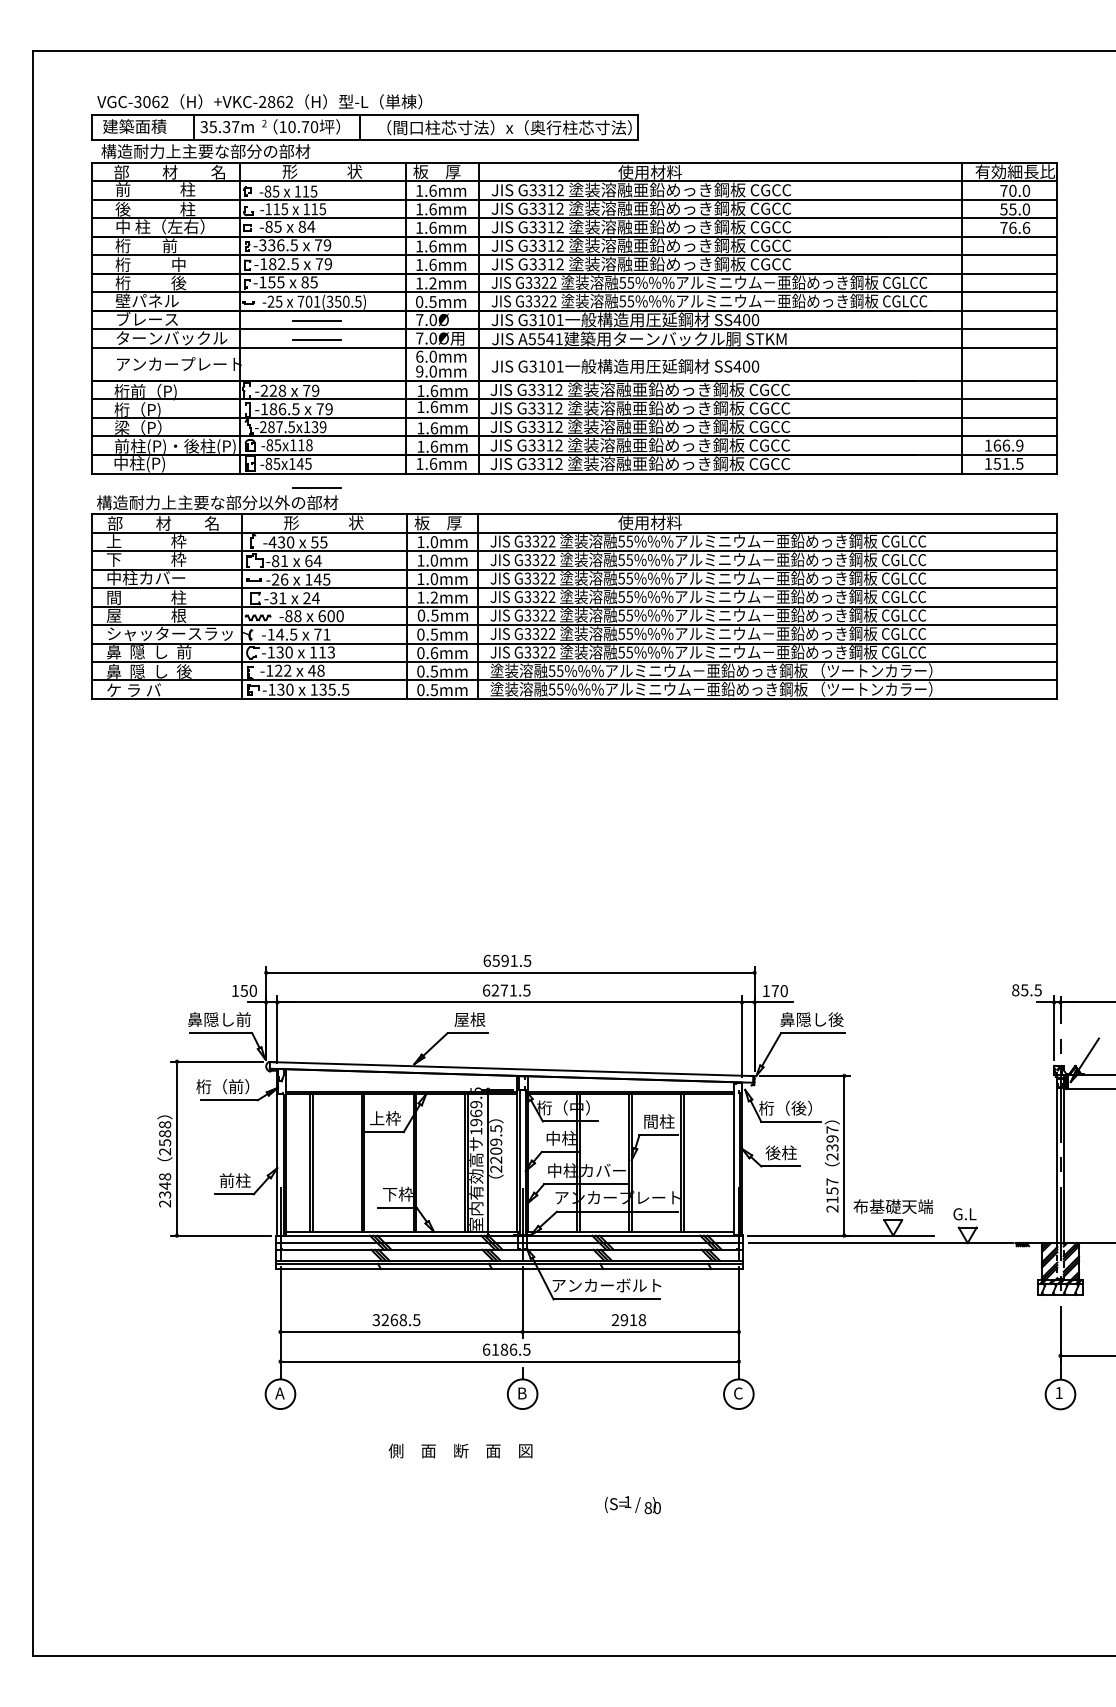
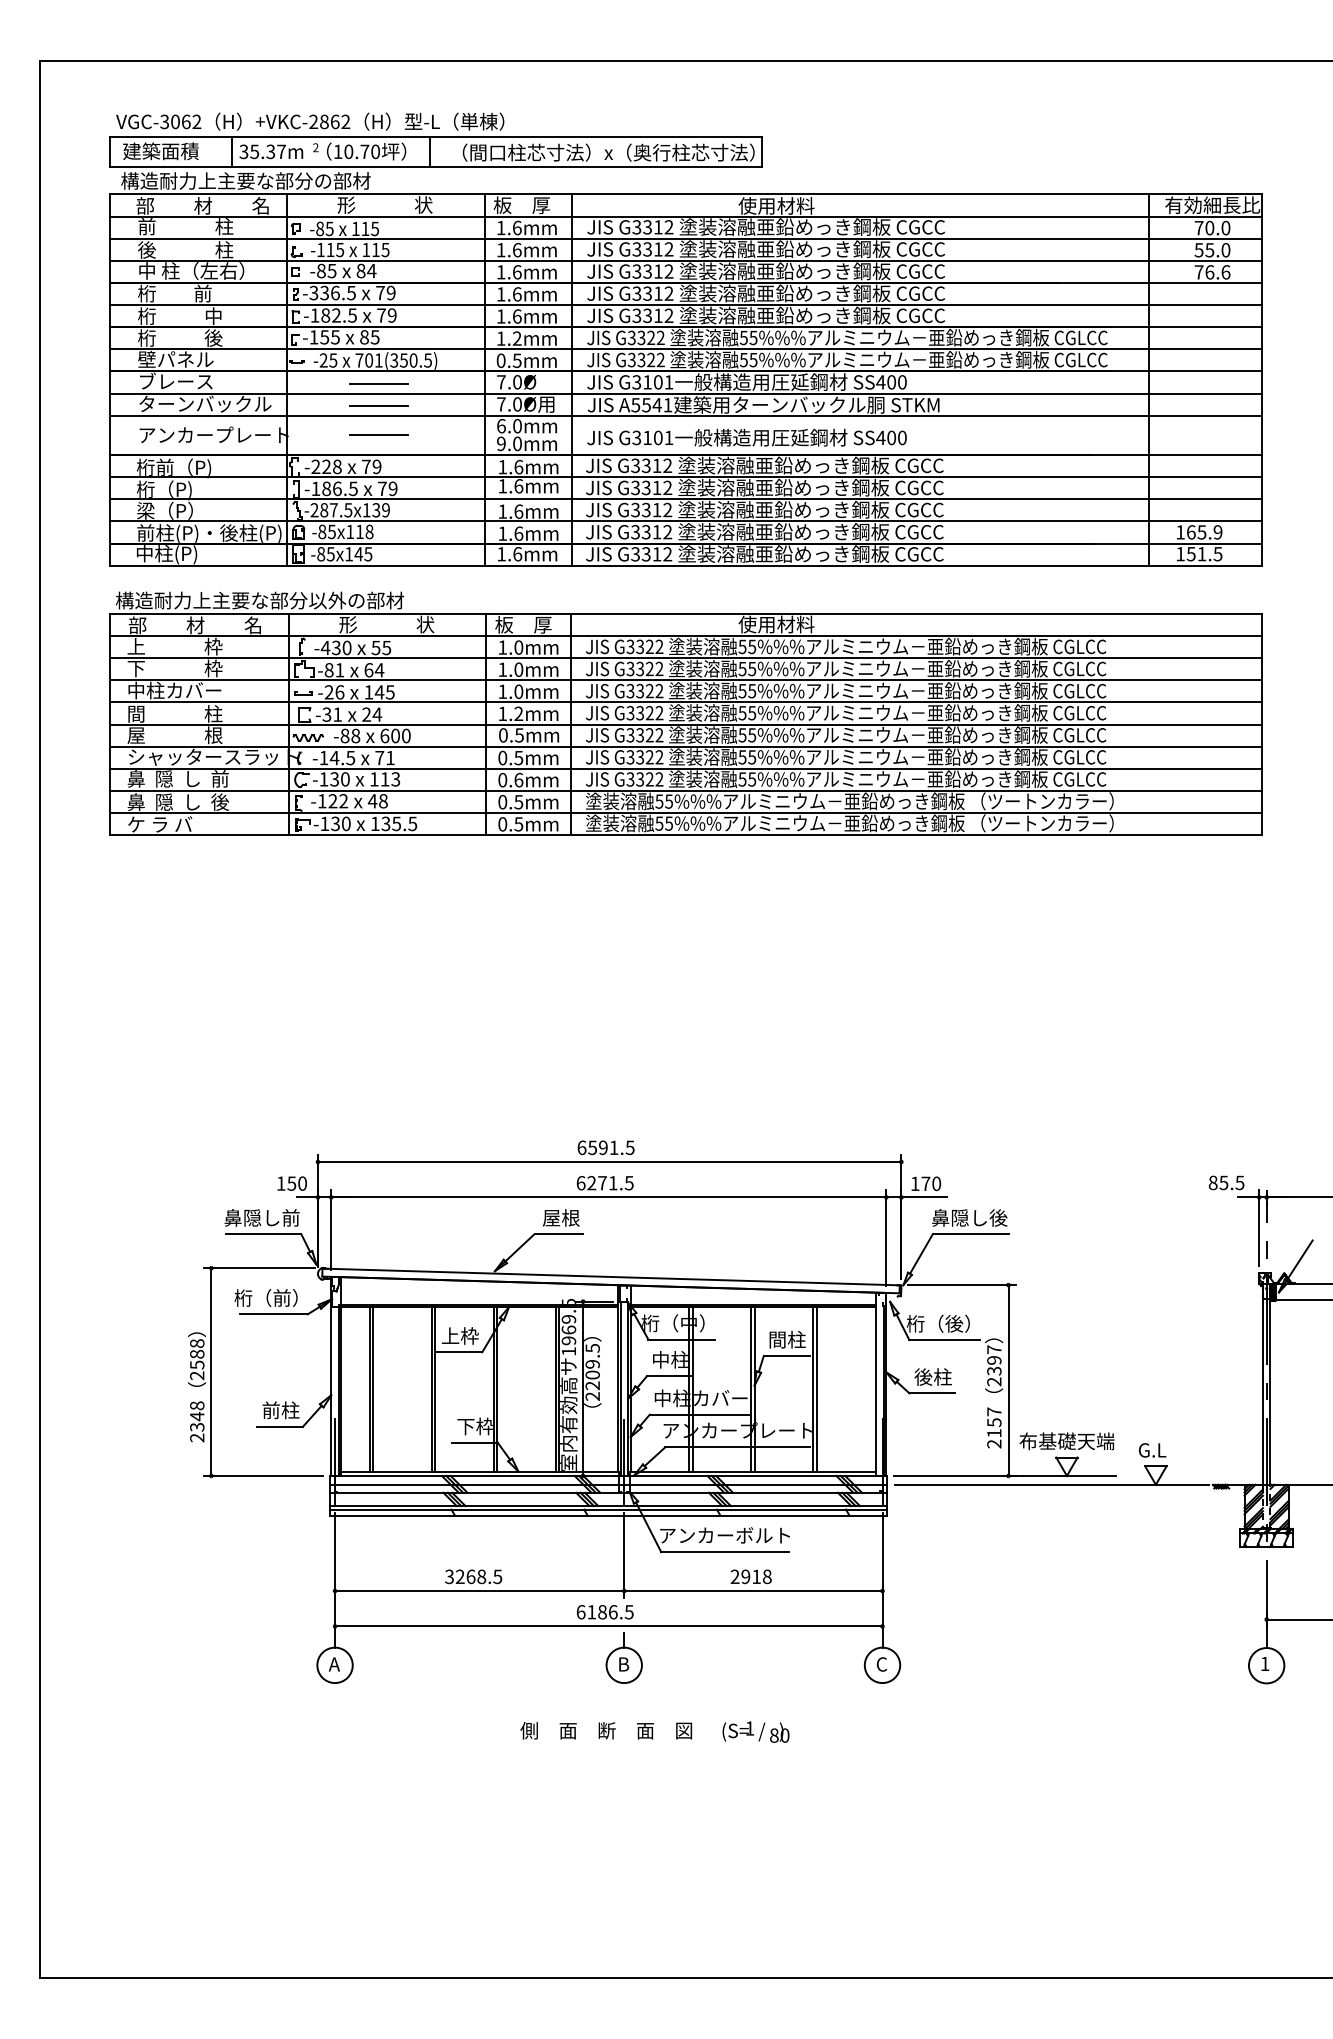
text: (1006, 445) -> (1202, 532), 166.9 -> 165.9
line: (316, 487) -> (378, 434), moved
text: (460, 1450) -> (606, 1730), moved
text: (632, 1505) -> (755, 1732), moved

